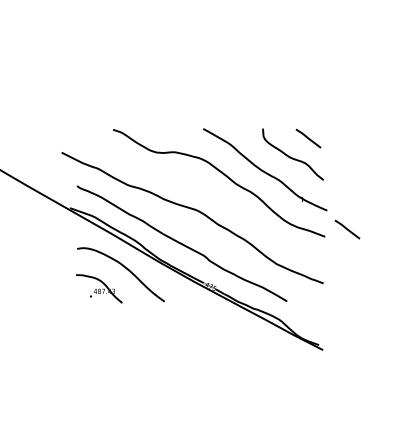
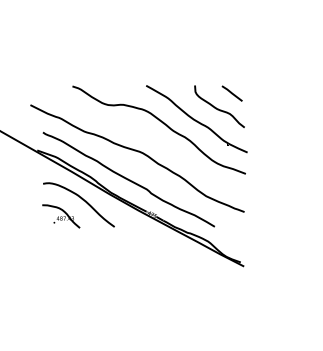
line: (347, 229) -> (264, 167), removed

